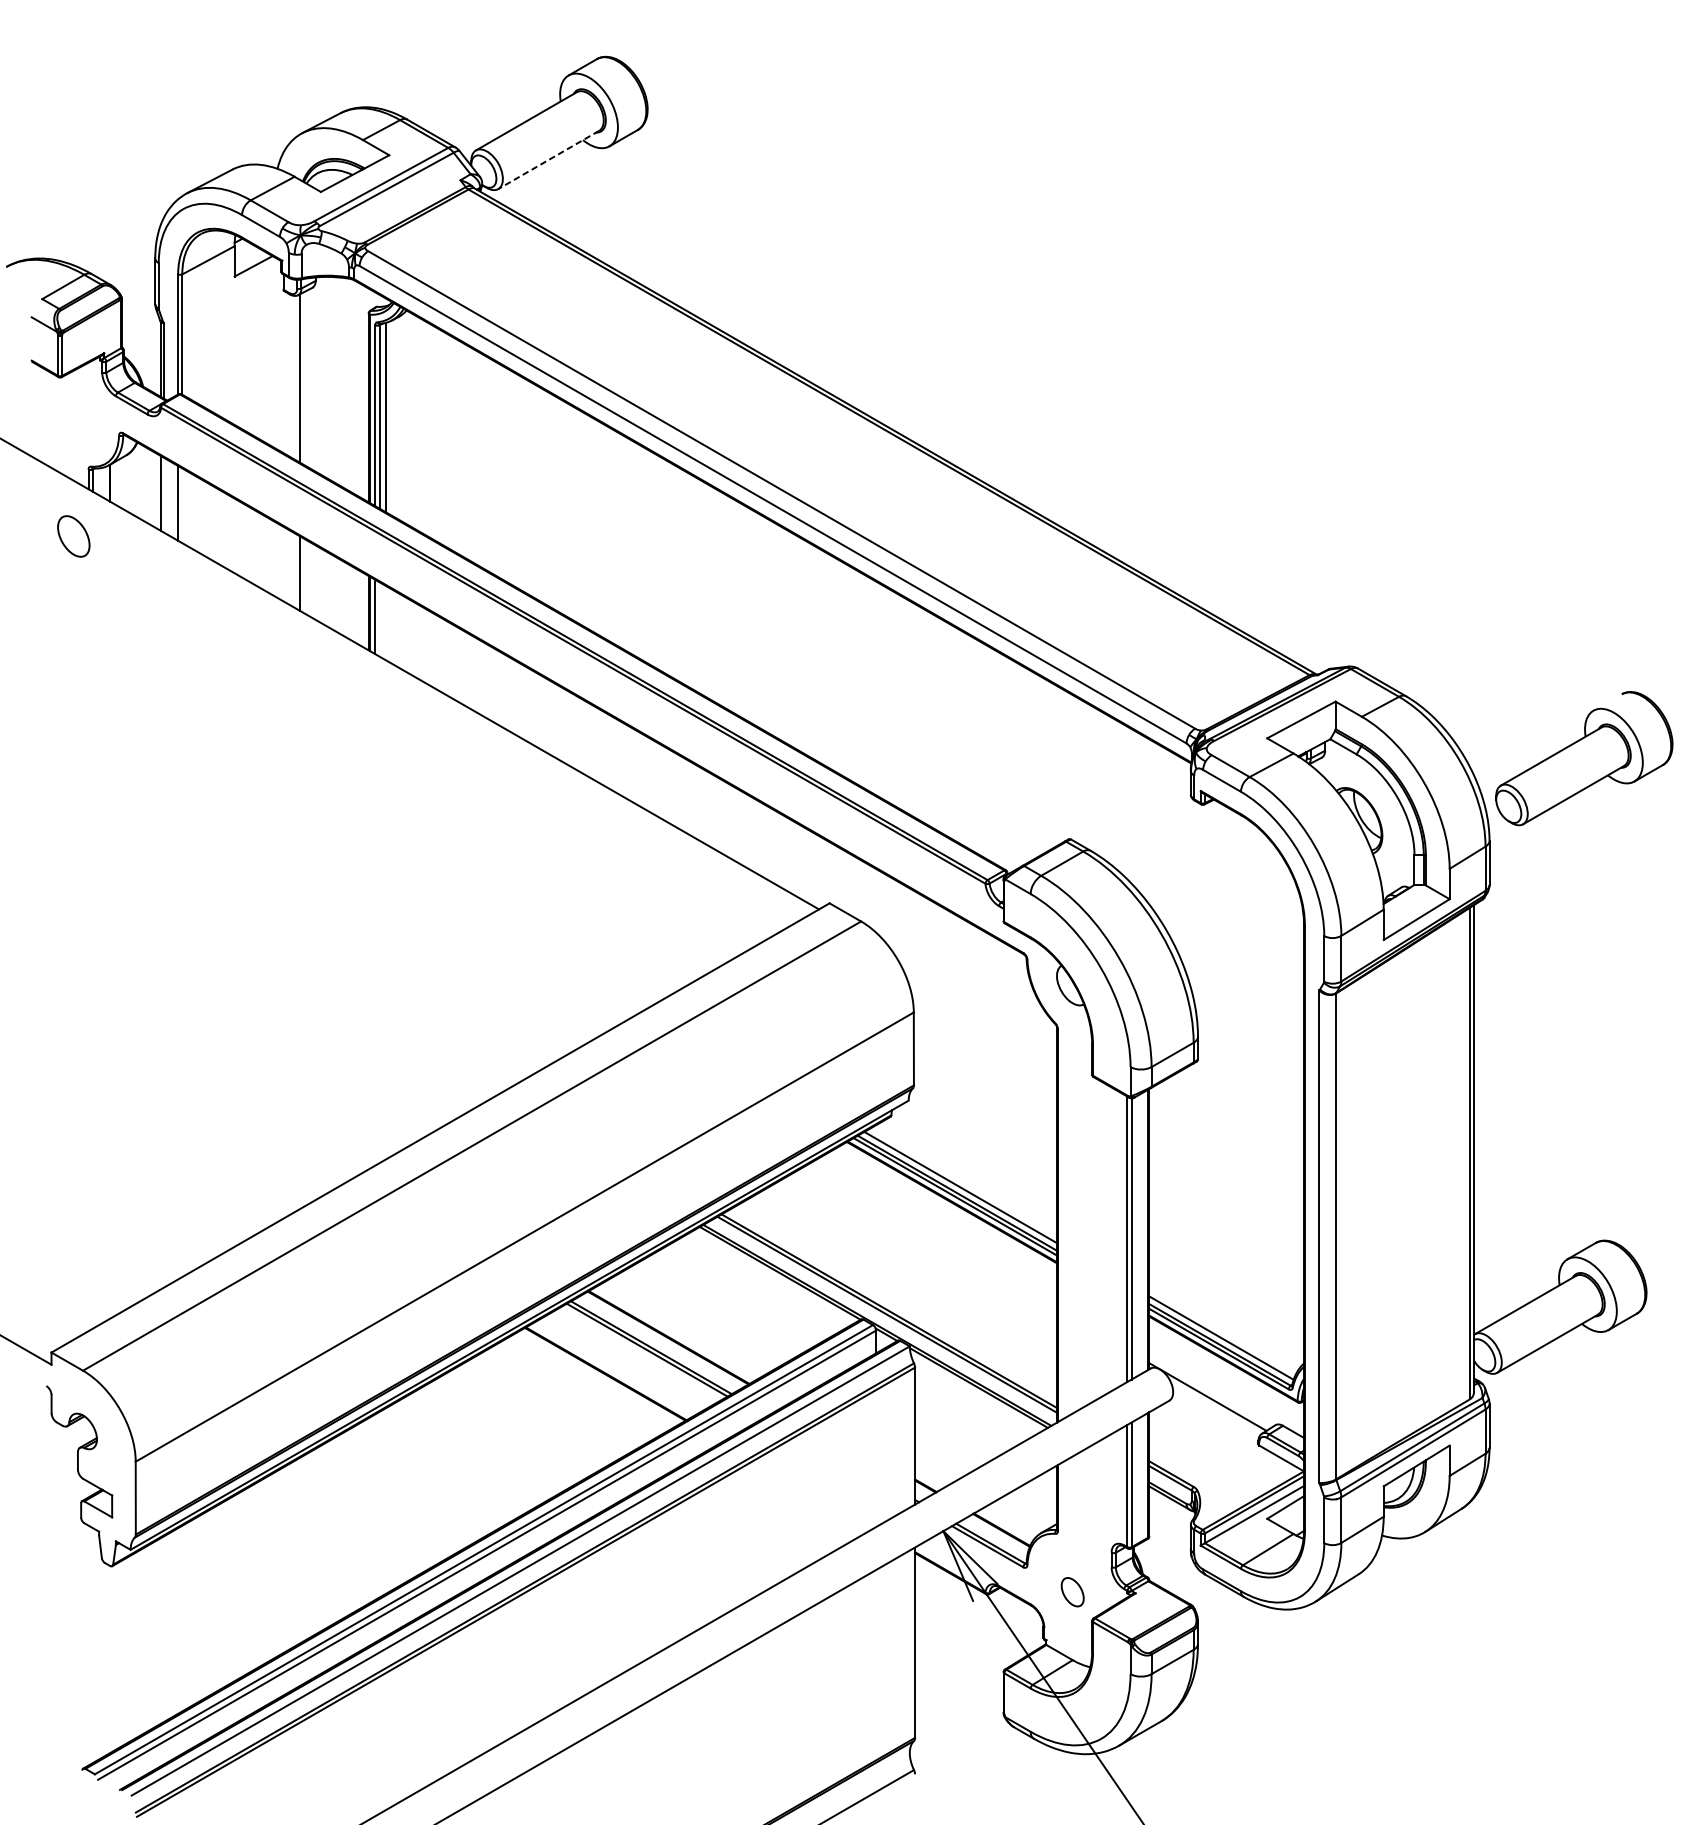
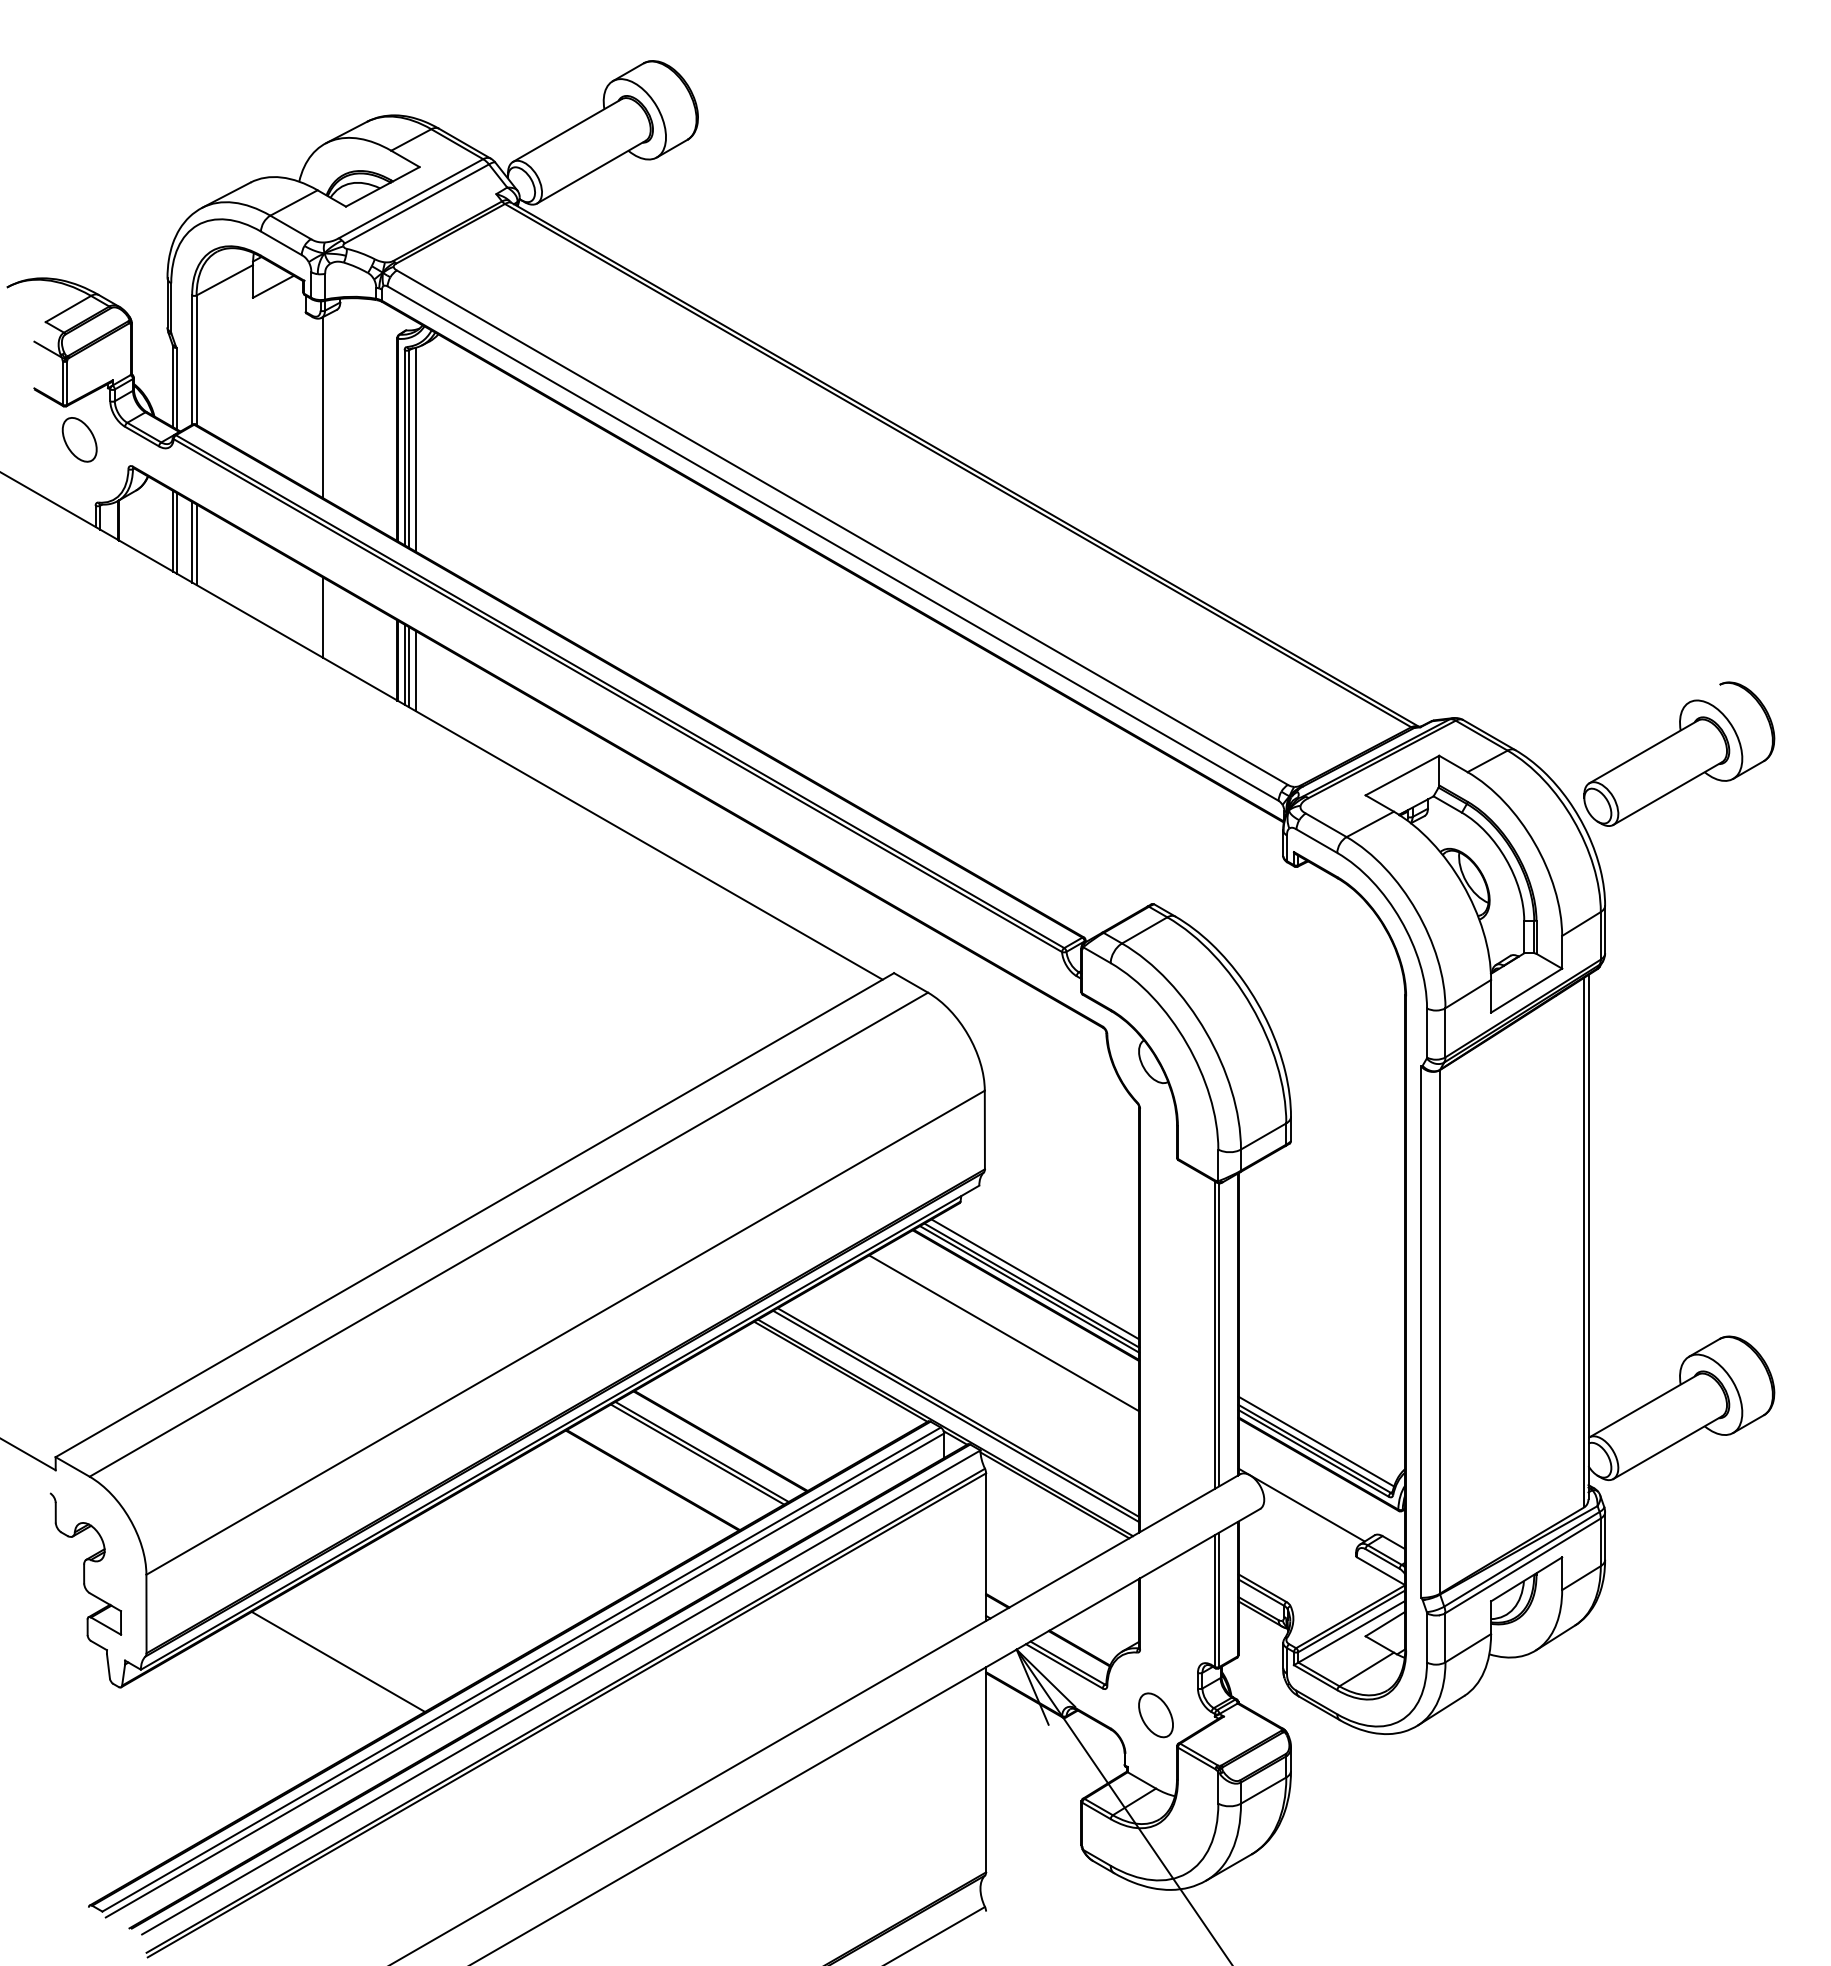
line: (548, 160) -> (591, 172), dashed -> solid
line: (163, 495) -> (176, 533), added
line: (182, 505) -> (196, 544), added
part: (73, 536) -> (79, 439), moved
line: (379, 619) -> (409, 667), added
line: (386, 623) -> (416, 671), added
part: (1584, 757) -> (1679, 753), moved
line: (932, 1237) -> (1004, 1333), added
line: (313, 1542) -> (338, 1661), added
part: (1072, 1592) -> (1155, 1715), size x1.43

